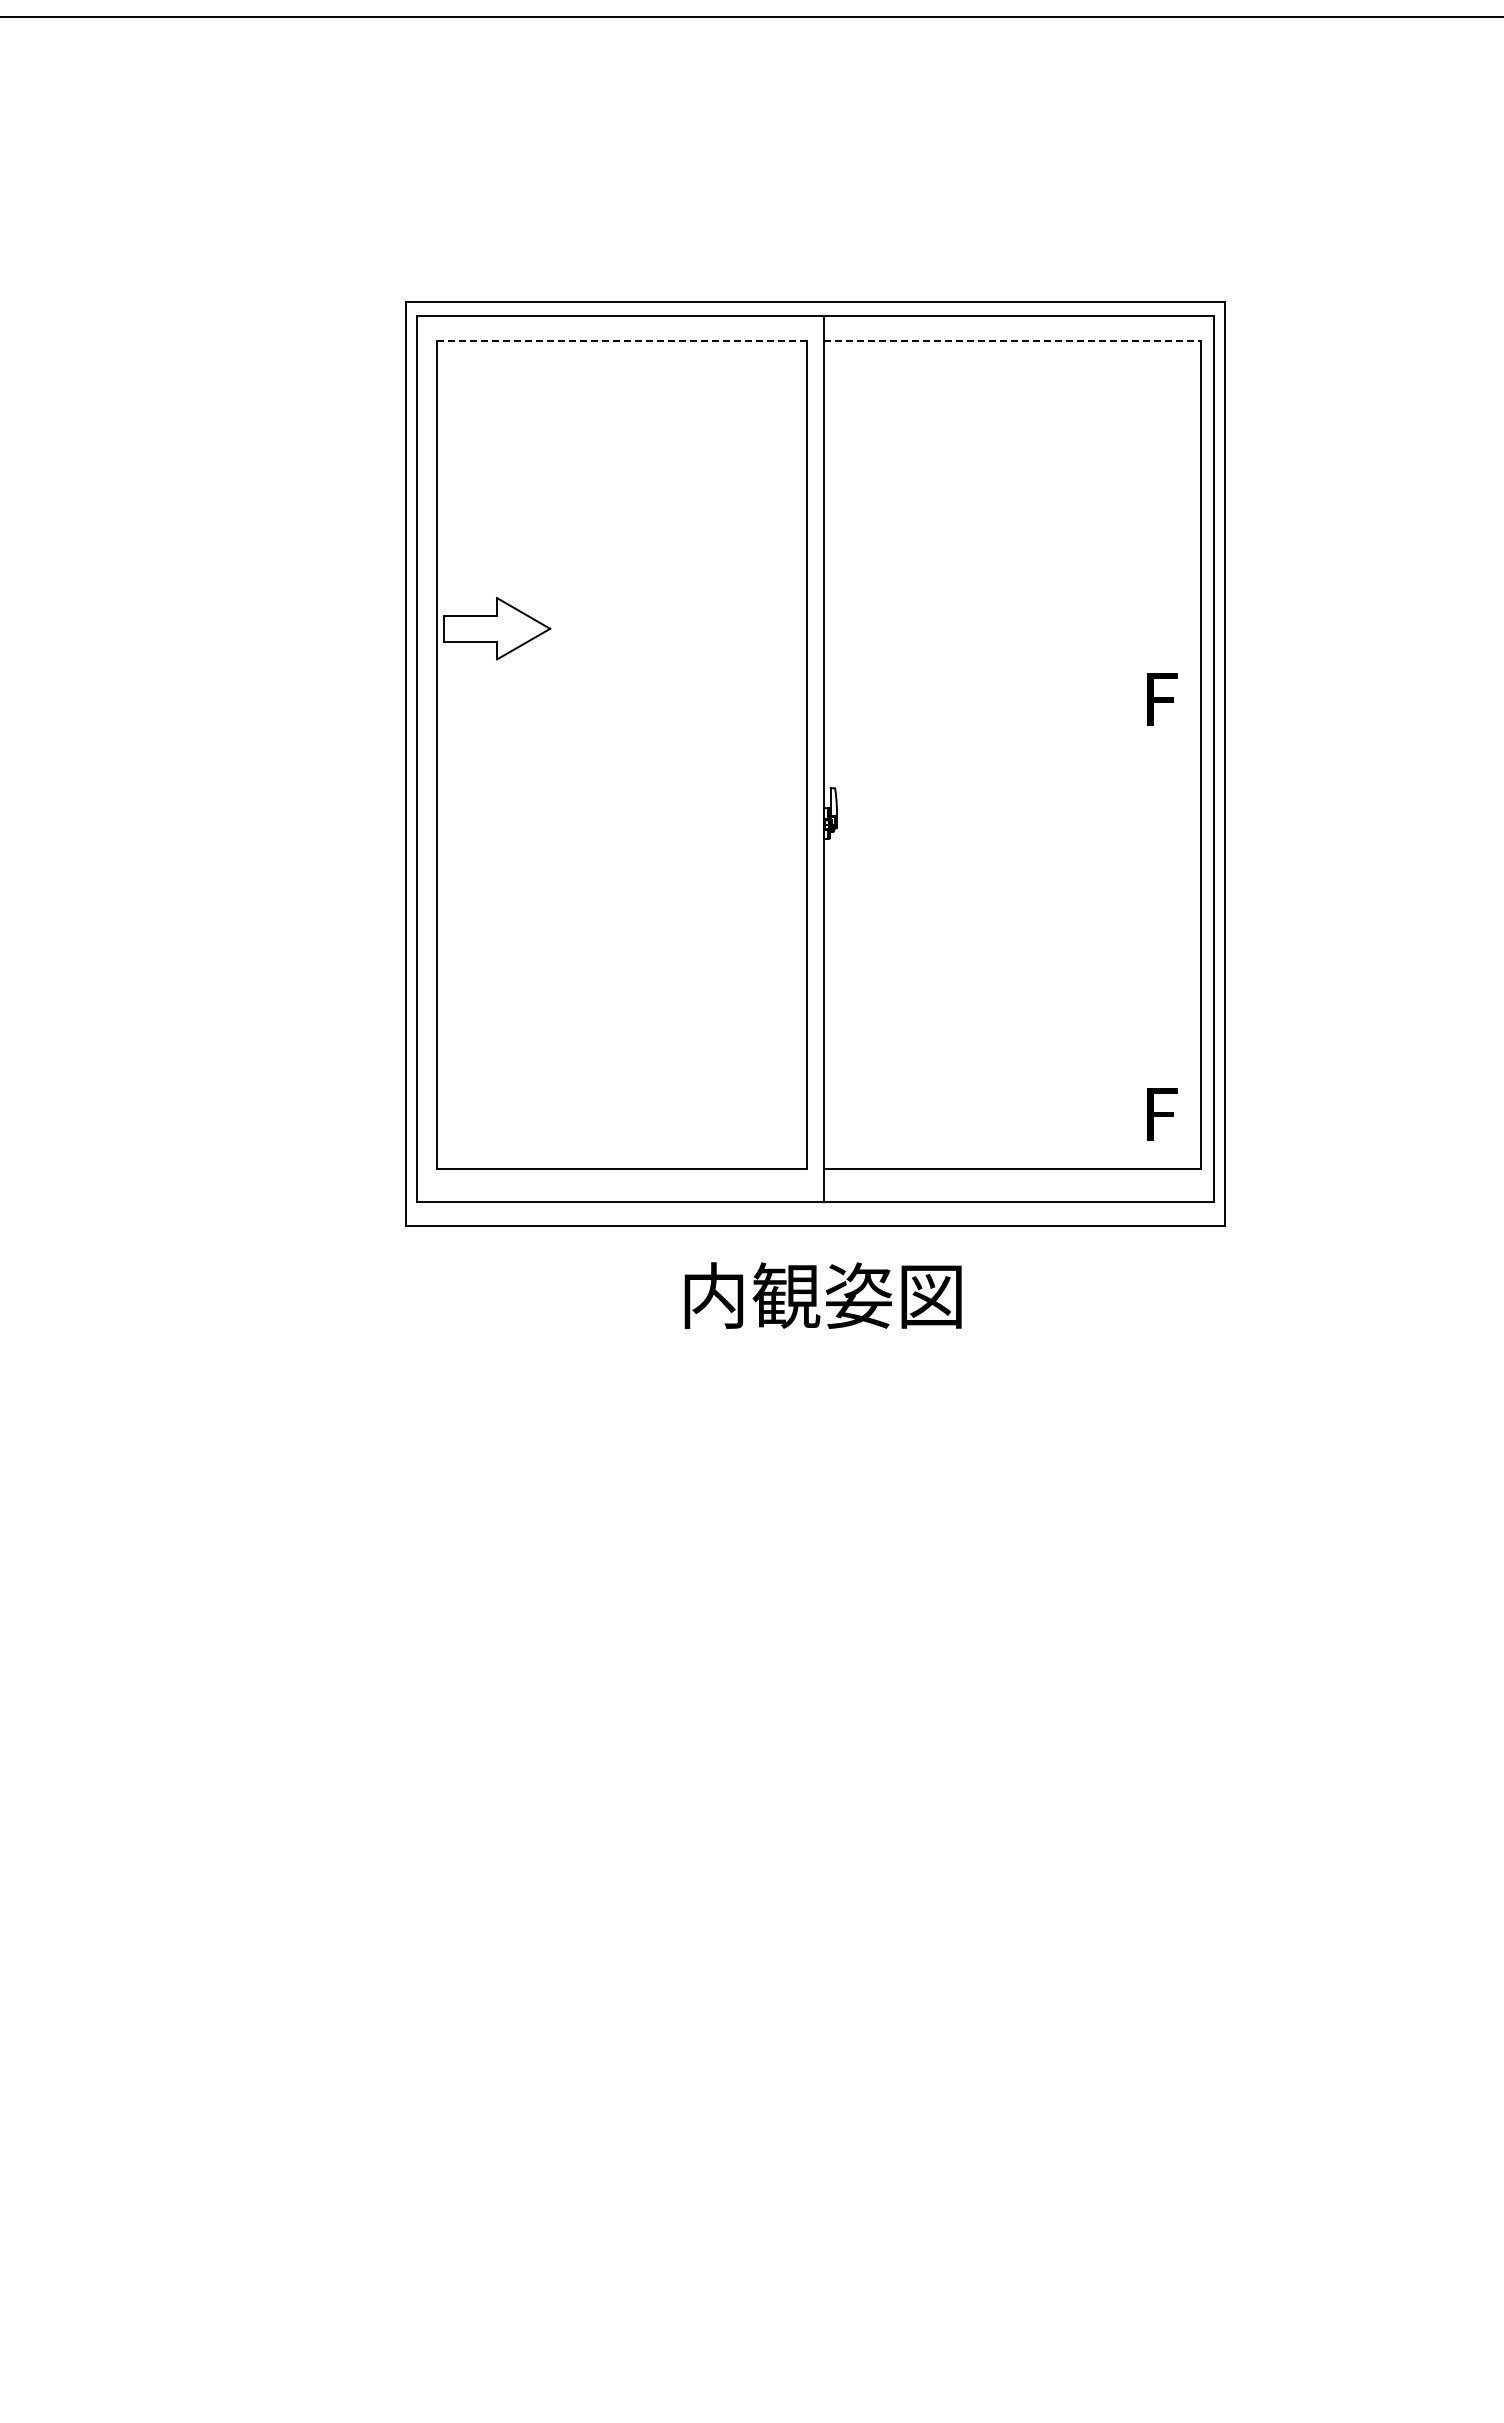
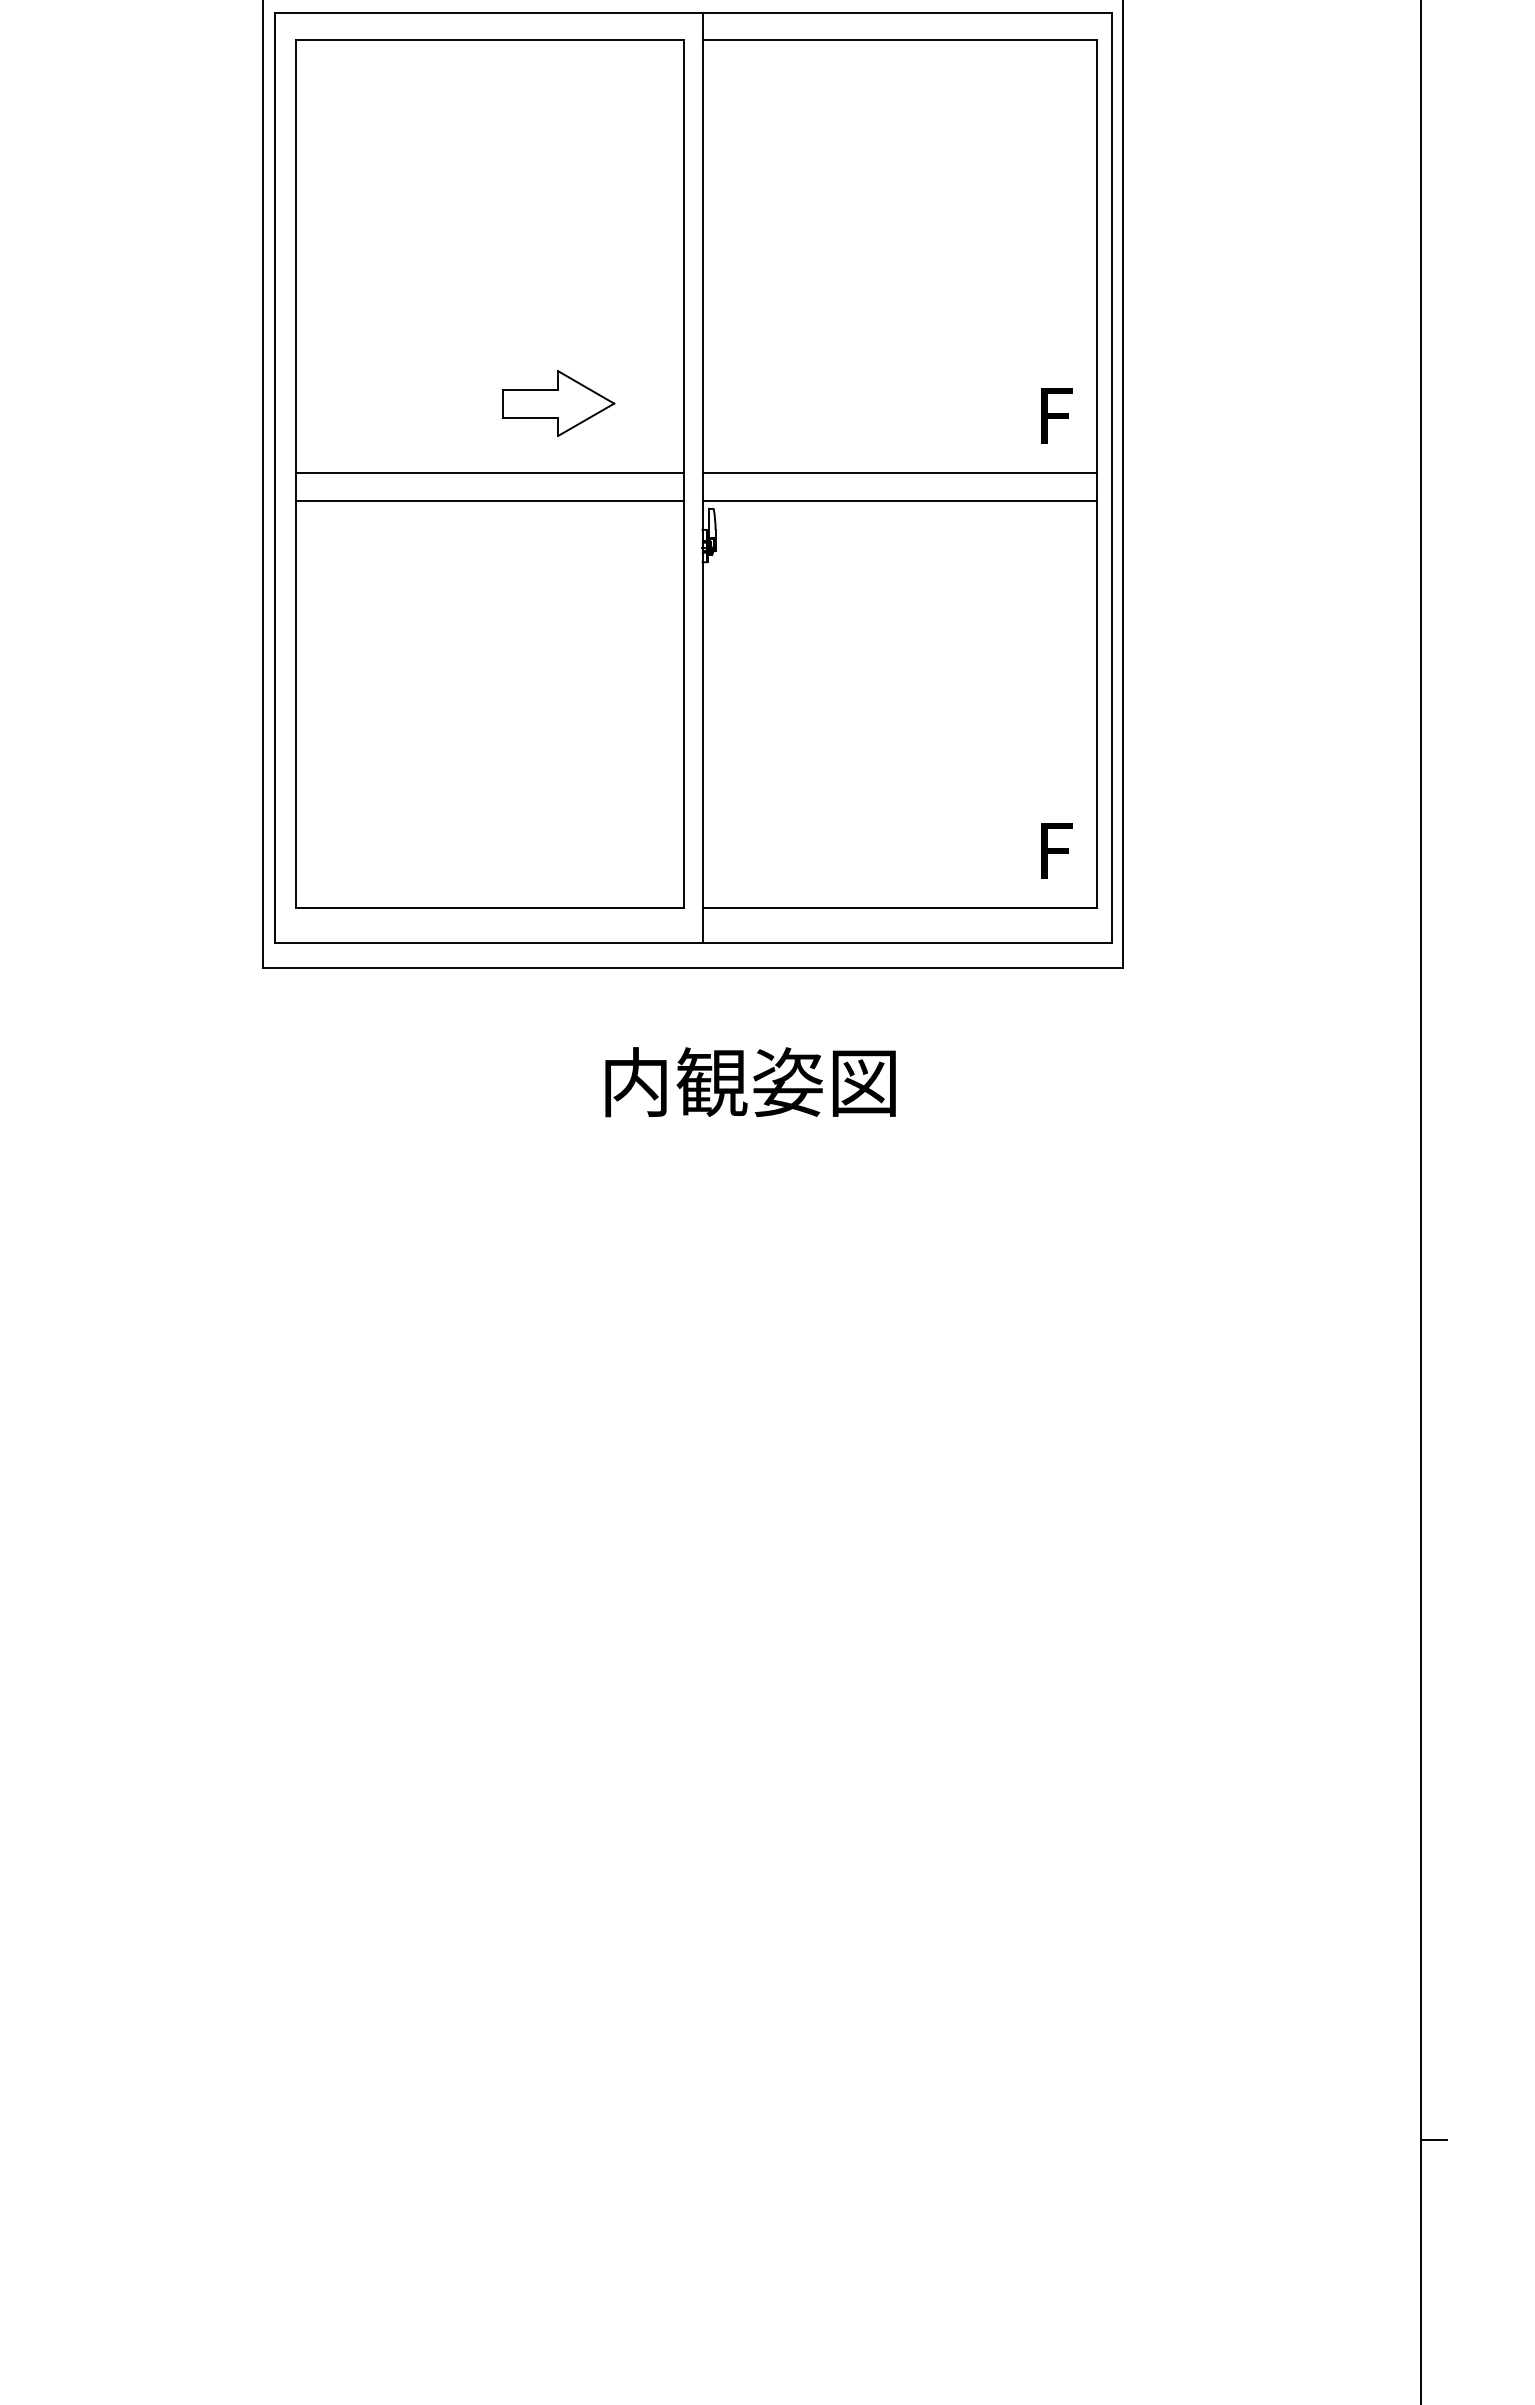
line: (622, 340) -> (490, 39), dashed -> solid
line: (1013, 340) -> (900, 39), dashed -> solid
part: (497, 628) -> (558, 403), moved
line: (621, 754) -> (489, 473), added
line: (1012, 754) -> (899, 473), added
line: (621, 780) -> (489, 500), added
line: (1012, 780) -> (899, 500), added
text: (822, 1295) -> (749, 1082), moved

